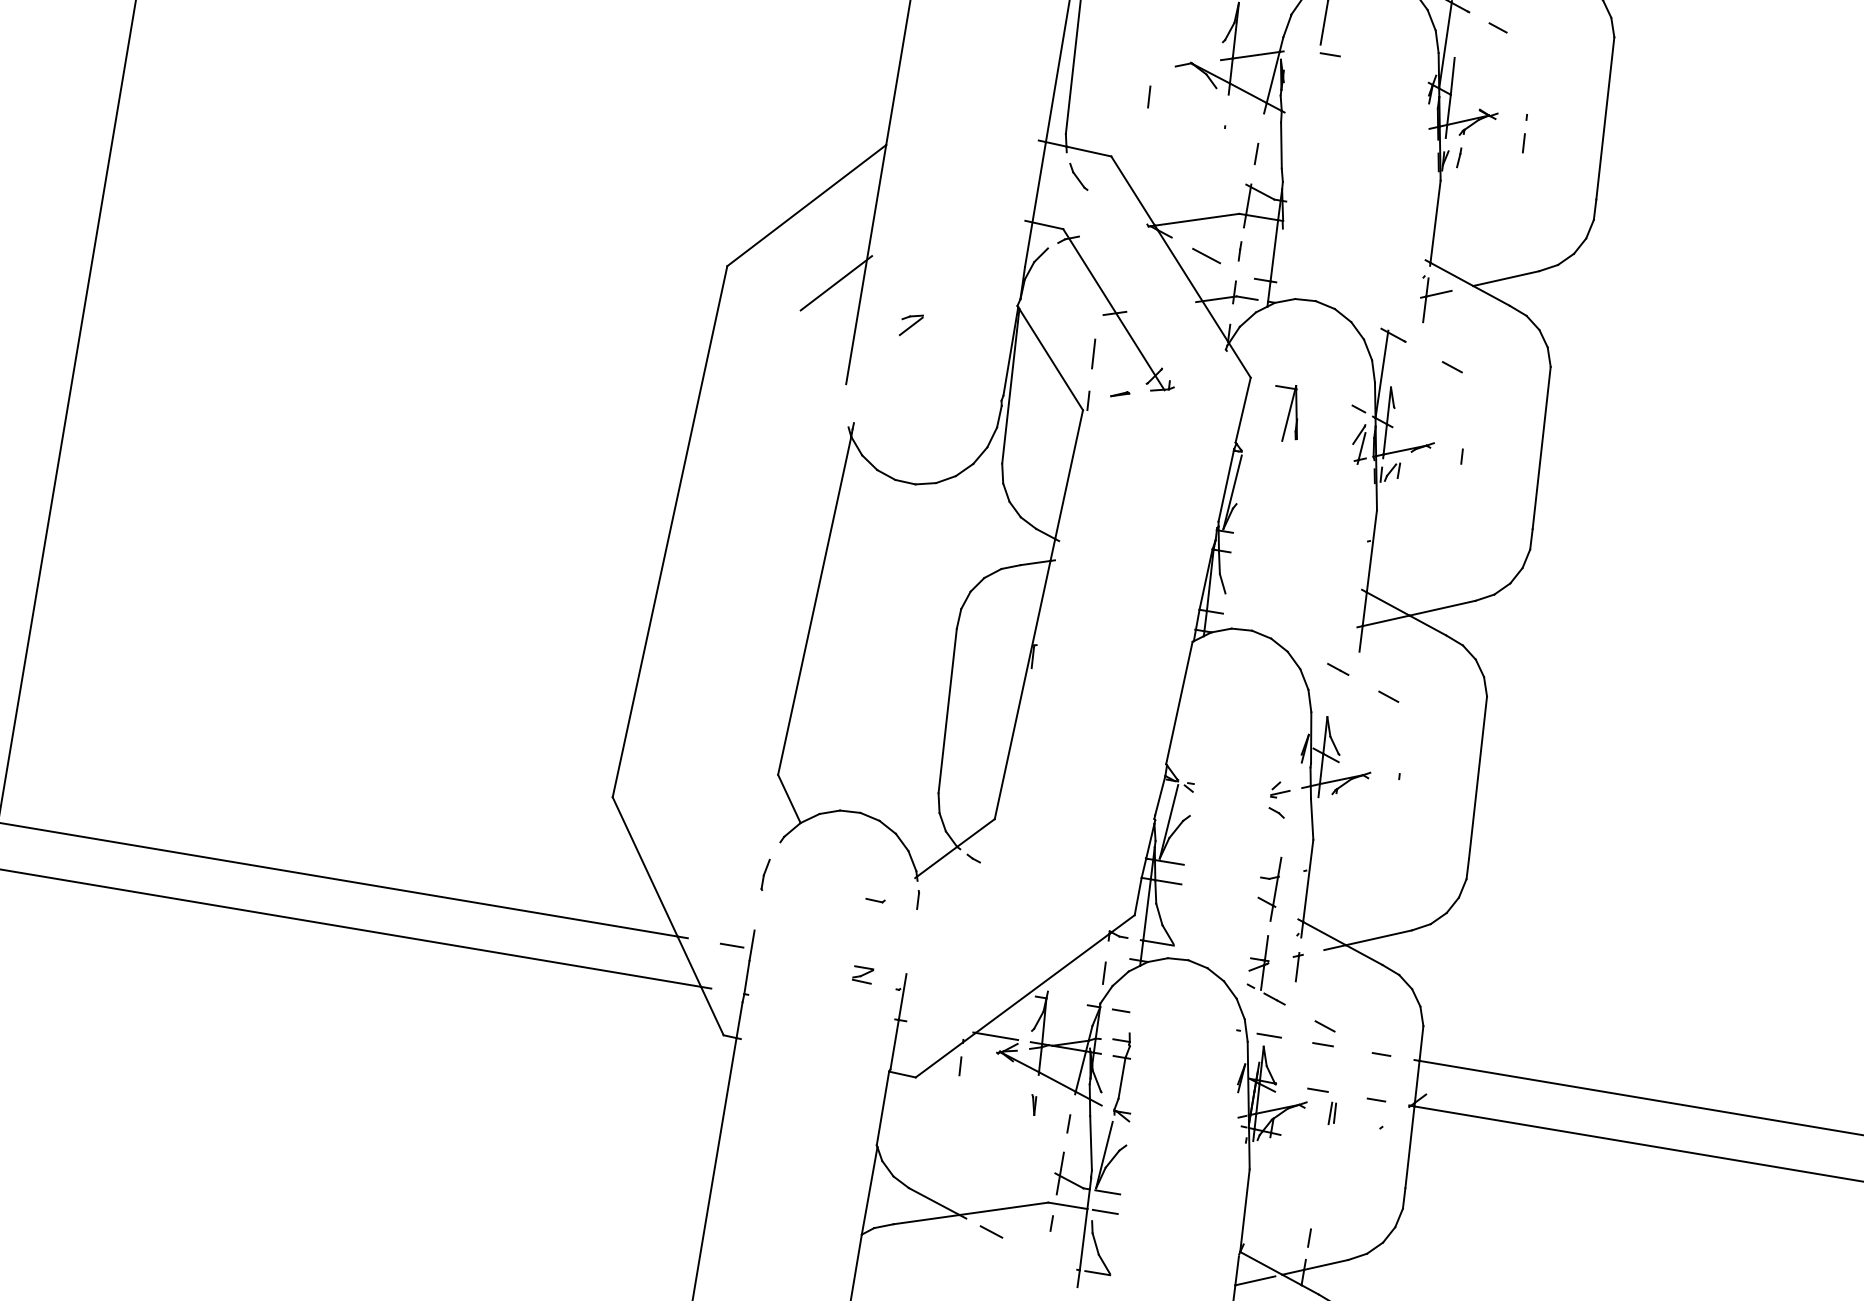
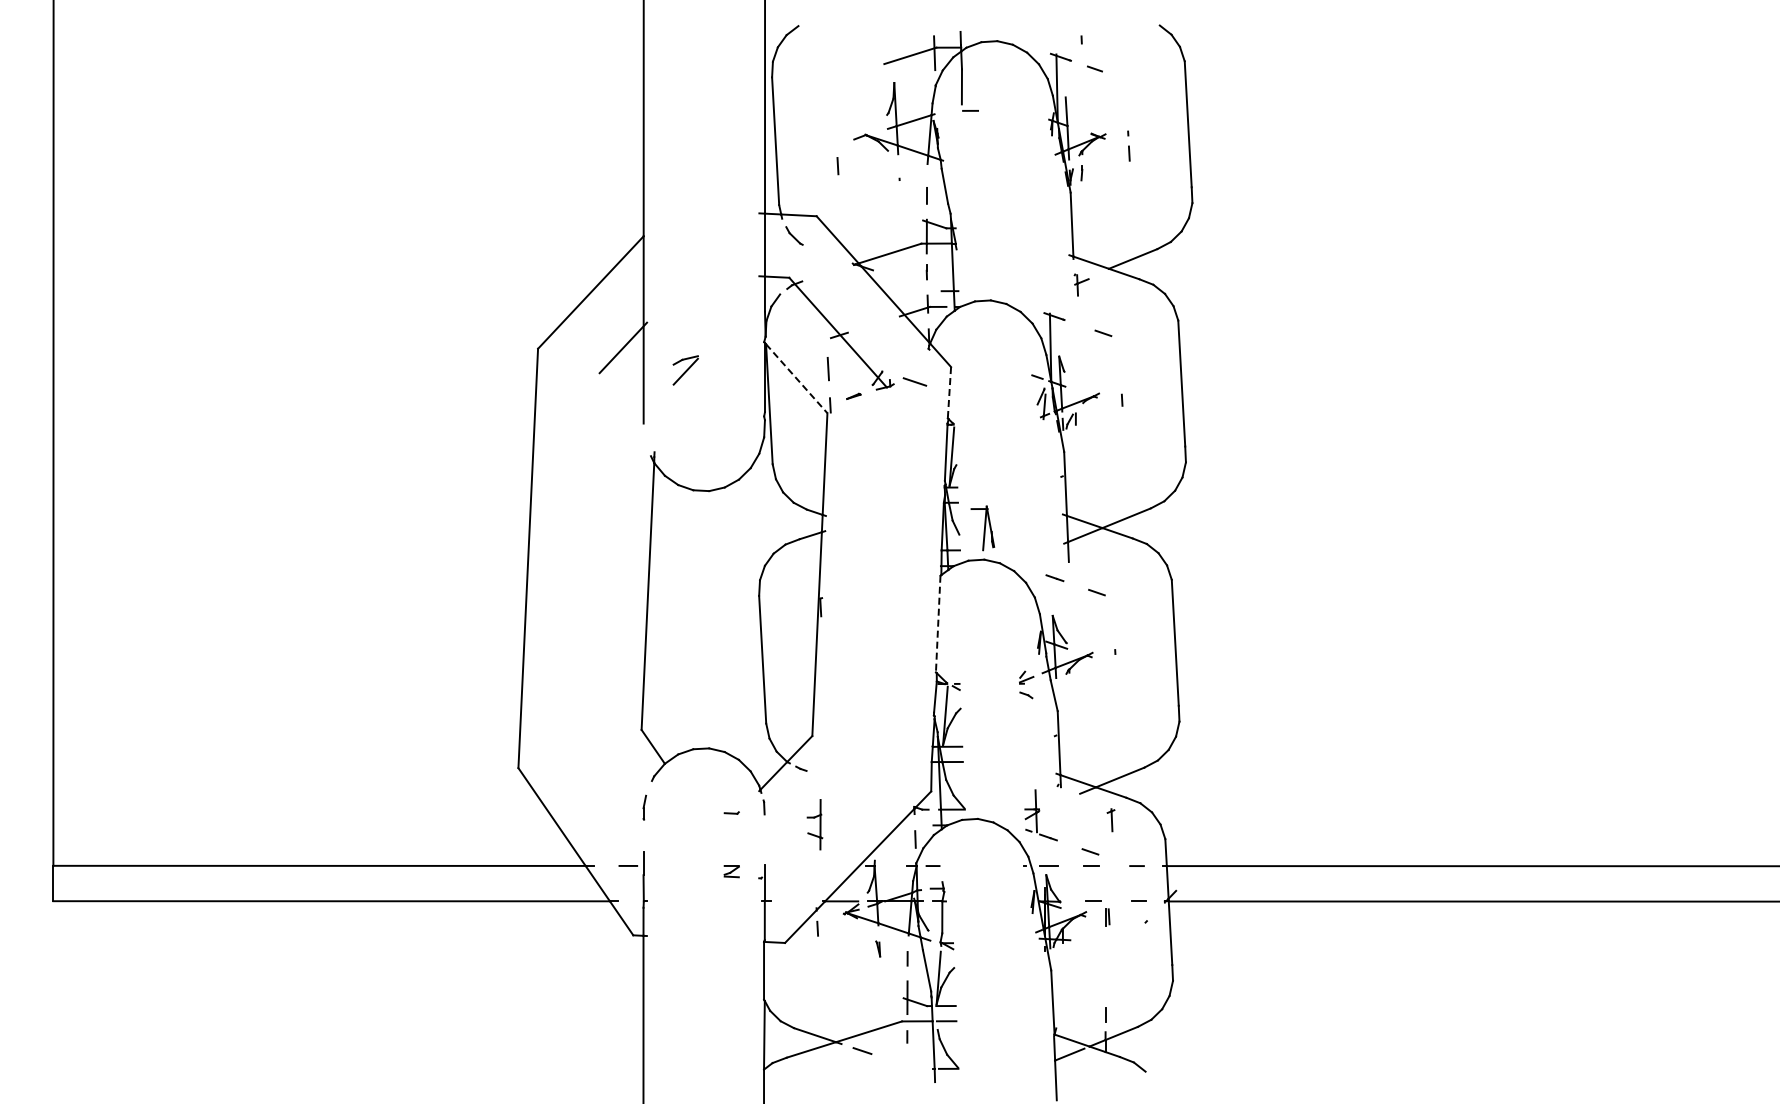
line: (1206, 255) -> (914, 381), moved
part: (1434, 300) -> (1081, 284), size x0.6
part: (910, 325) -> (685, 370), size x1.6
line: (1051, 360) -> (797, 379), solid -> dashed
line: (1243, 409) -> (949, 392), solid -> dashed
part: (1286, 413) -> (982, 528), moved
line: (1179, 703) -> (938, 624), solid -> dashed
part: (1268, 887) -> (814, 824), moved
part: (1295, 967) -> (1110, 820), moved

